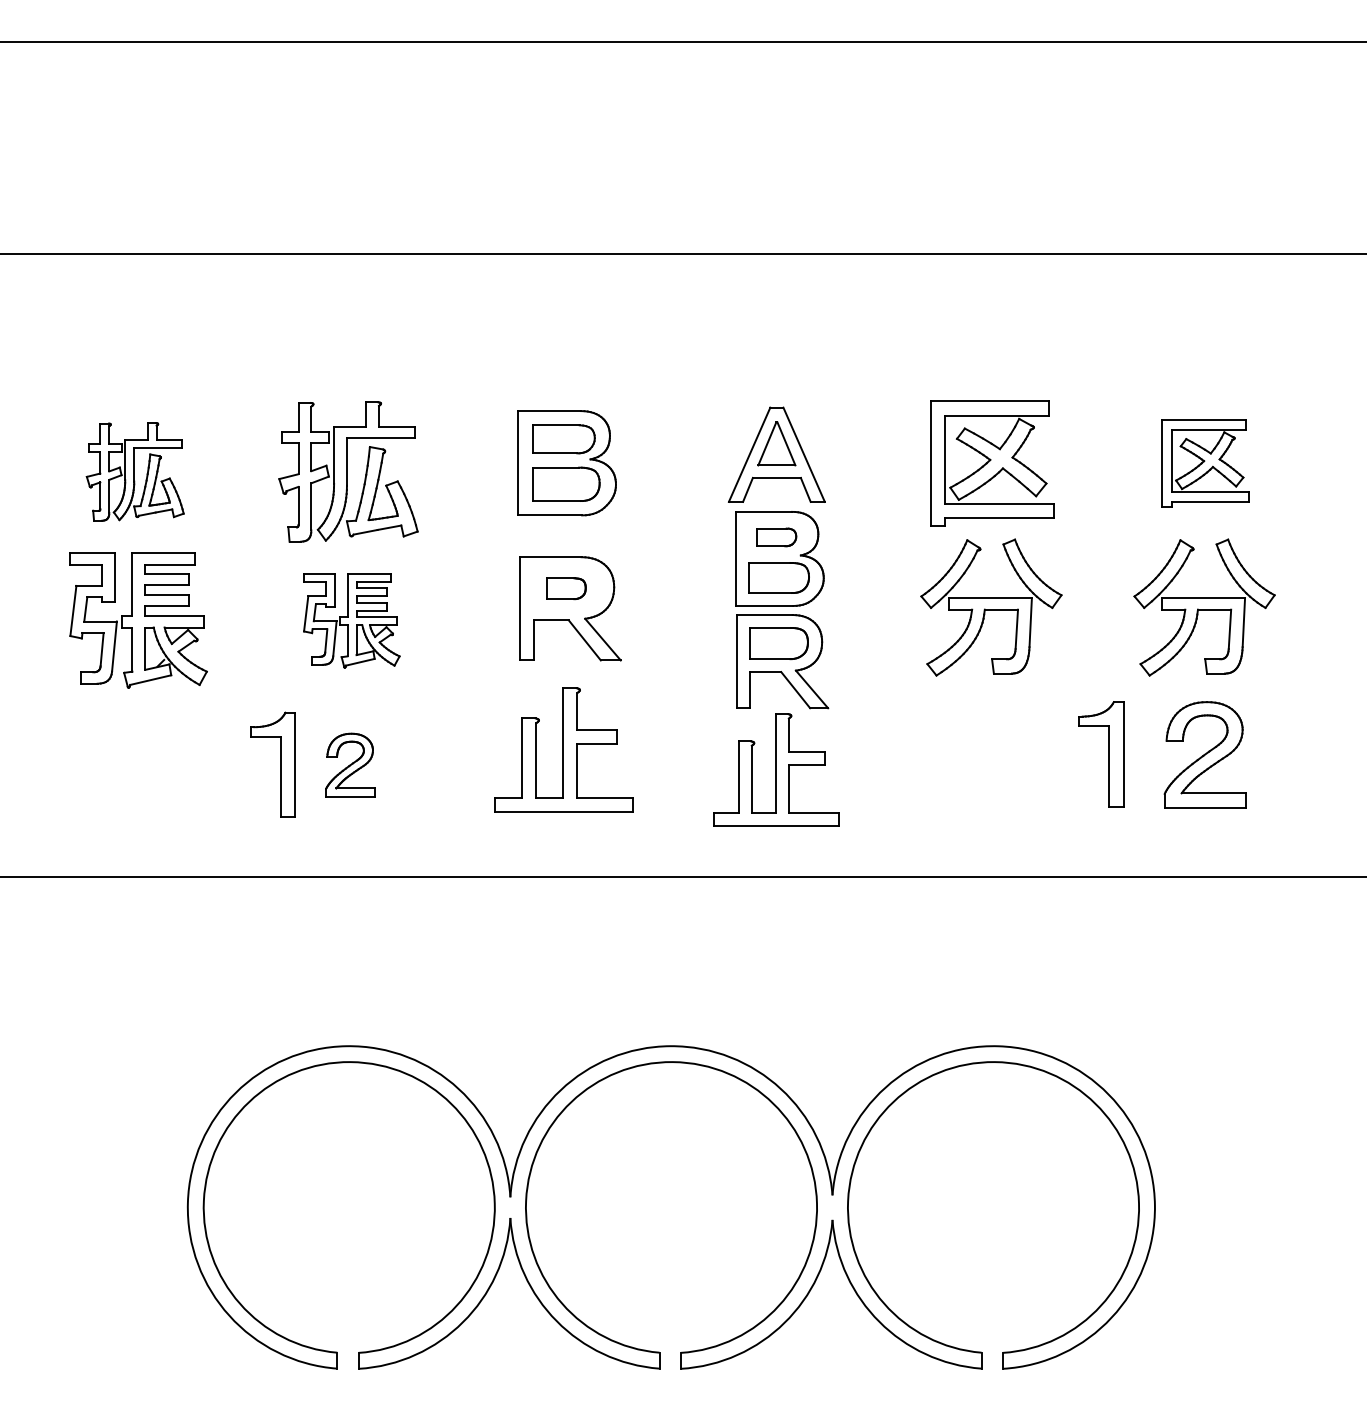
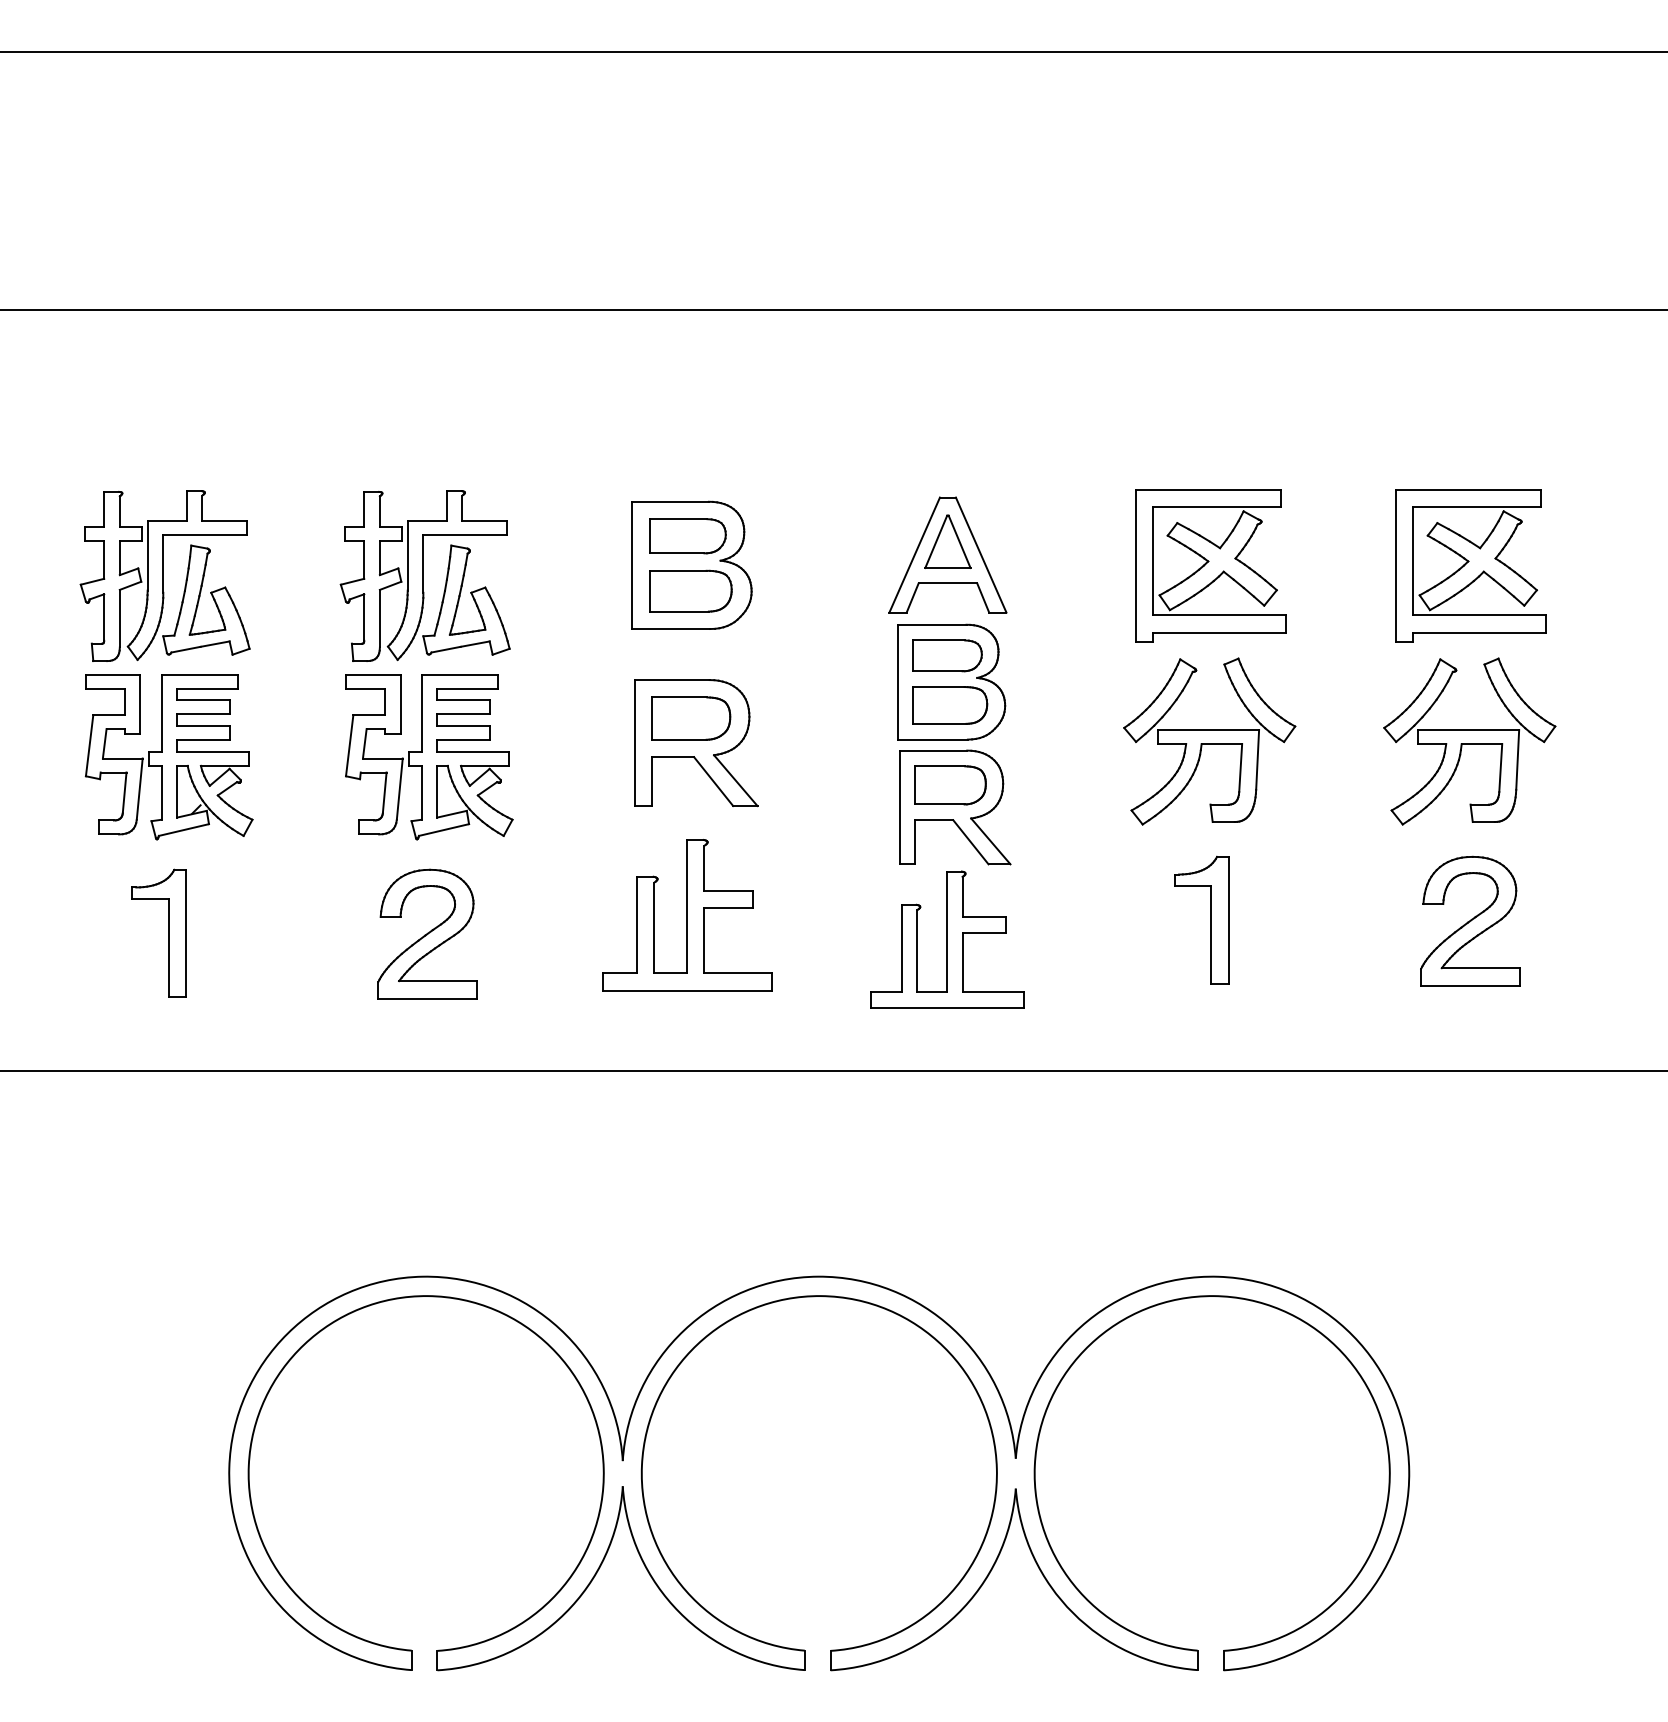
part: (1205, 463) -> (1470, 565), size x1.43
part: (134, 471) -> (164, 575), size x1.43
part: (776, 537) -> (947, 655), size x1.43
part: (566, 588) -> (691, 718), size x1.67
part: (351, 620) -> (429, 757), size x1.43
part: (1108, 753) -> (1210, 919), moved
part: (280, 764) -> (168, 932), moved
part: (350, 764) -> (427, 933), size x1.67

